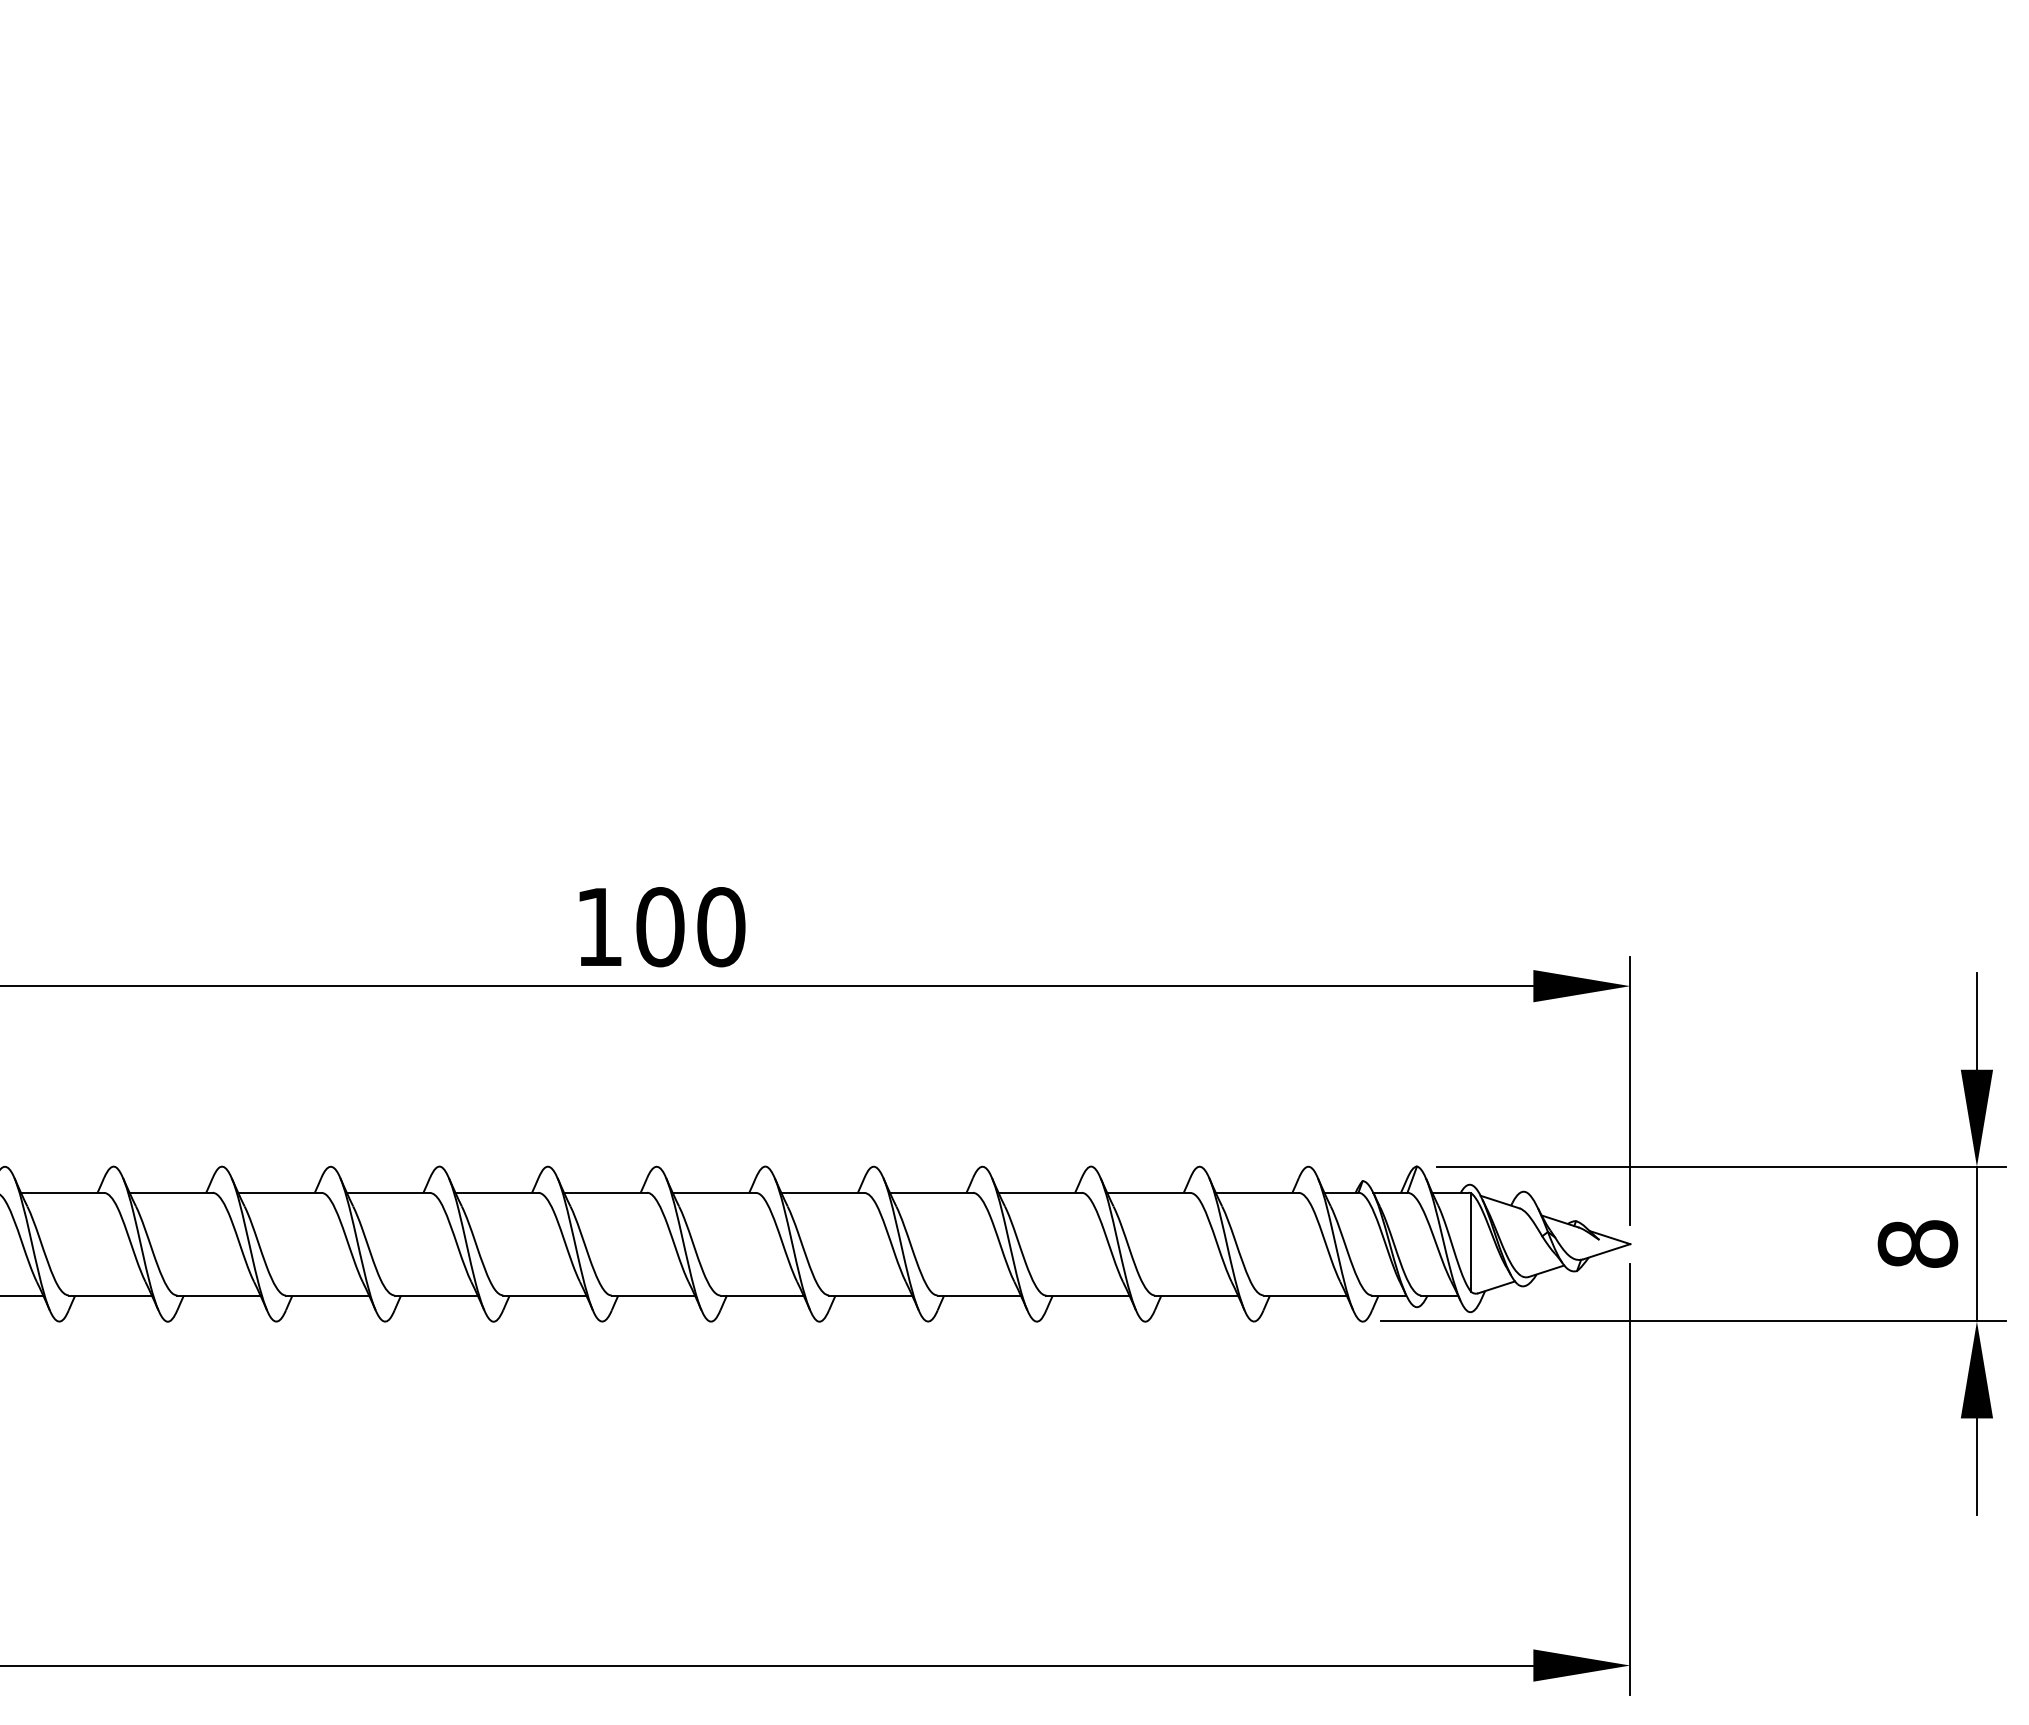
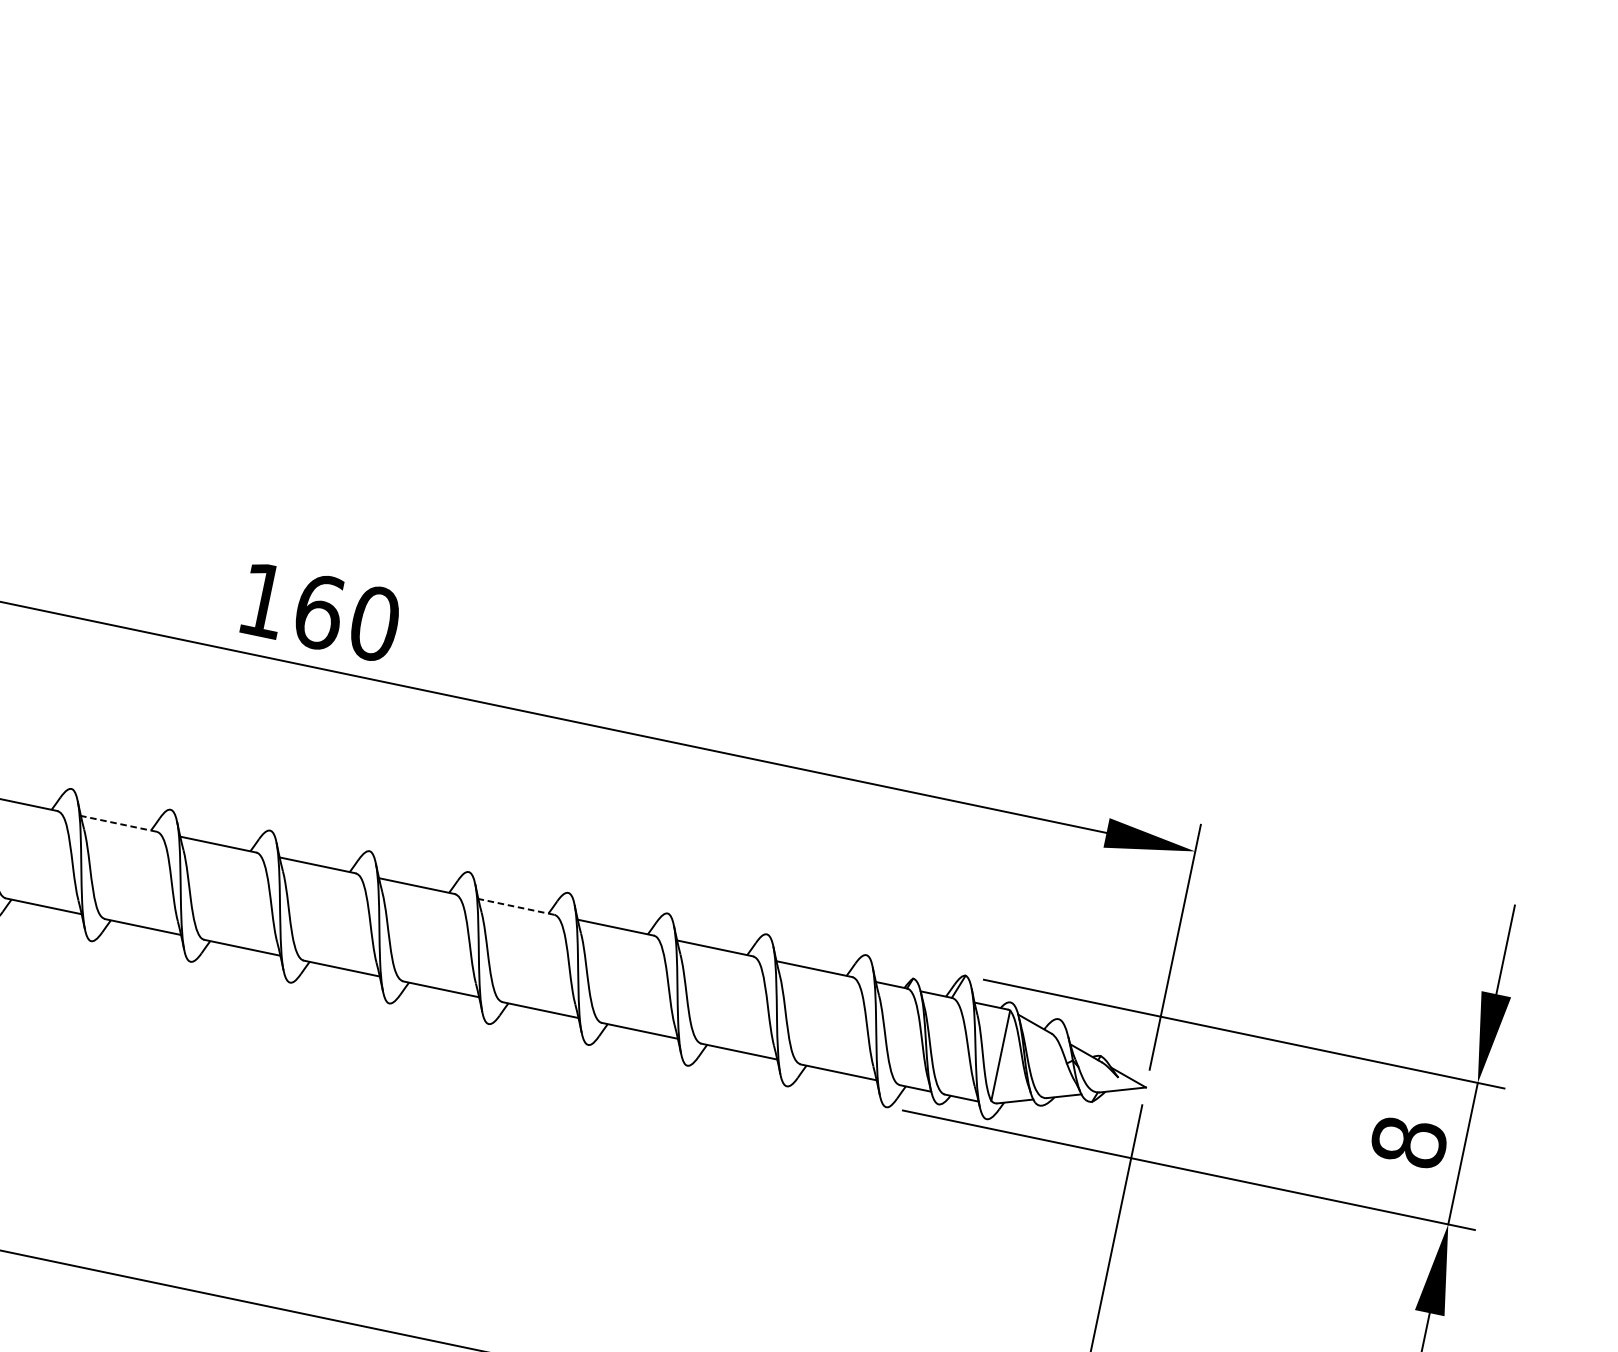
text: (660, 927) -> (319, 612), 100 -> 160
line: (496, 1192) -> (118, 823), solid -> dashed
line: (931, 1192) -> (516, 906), solid -> dashed

